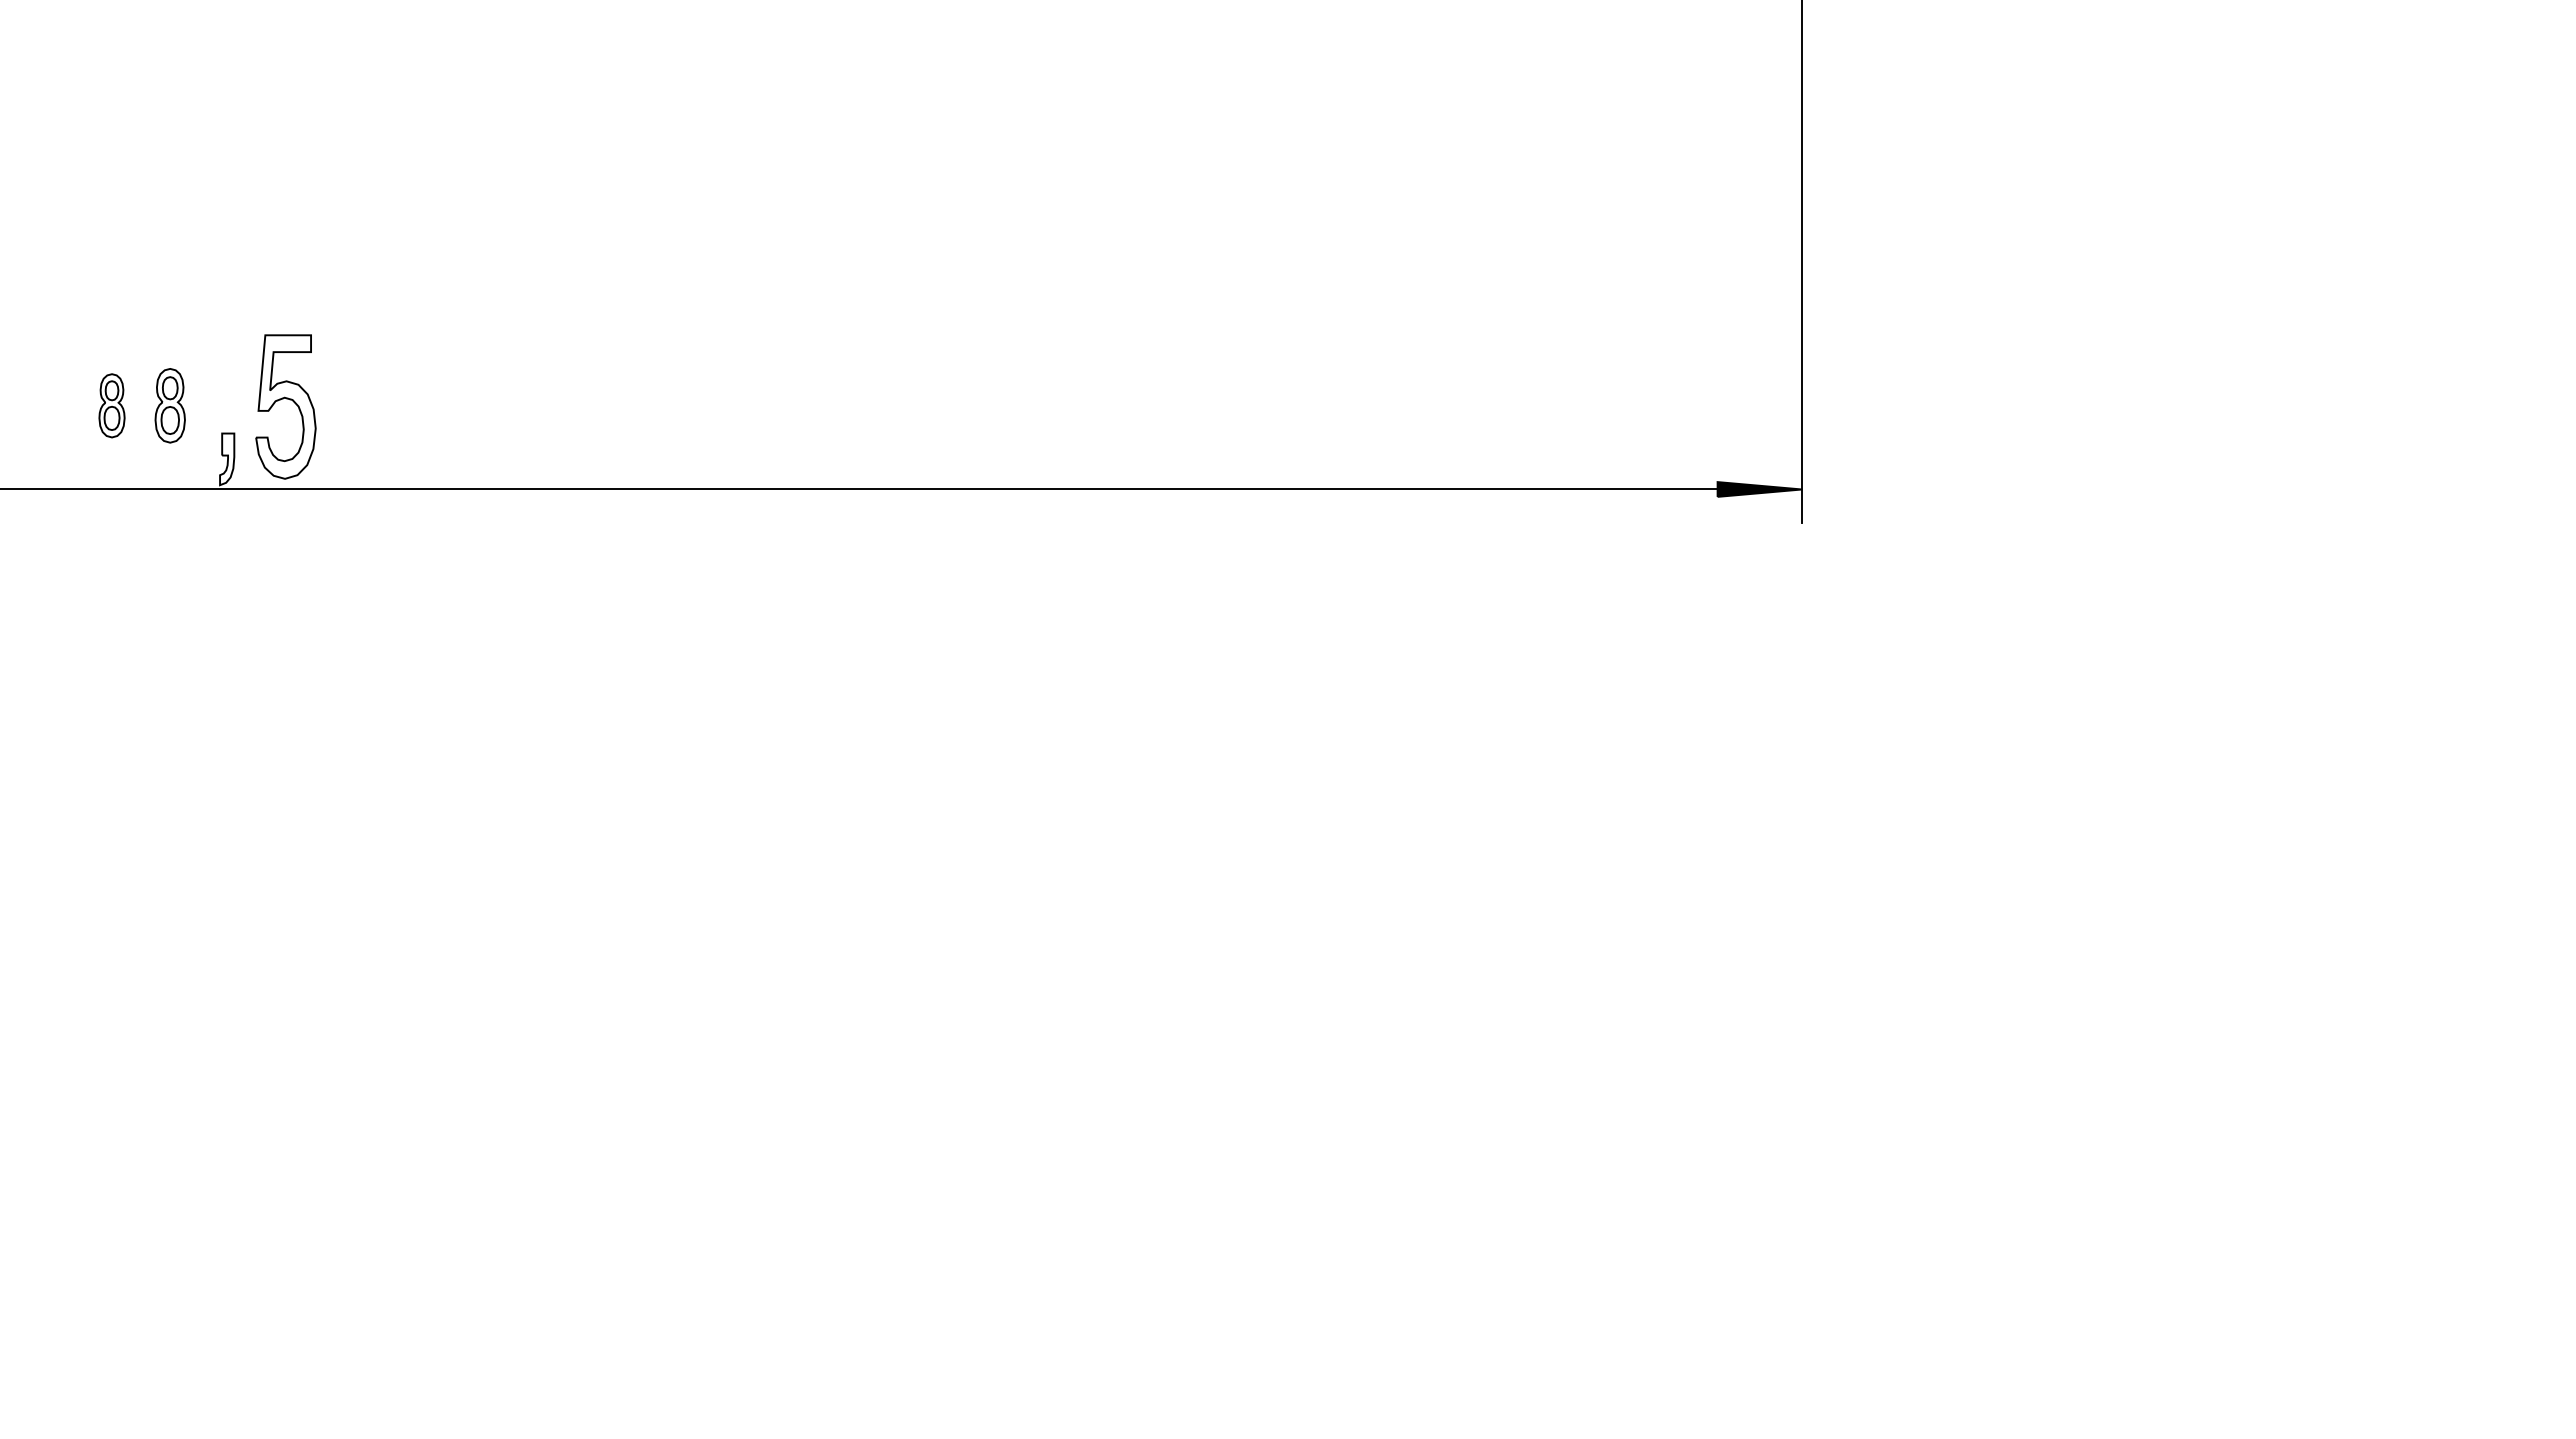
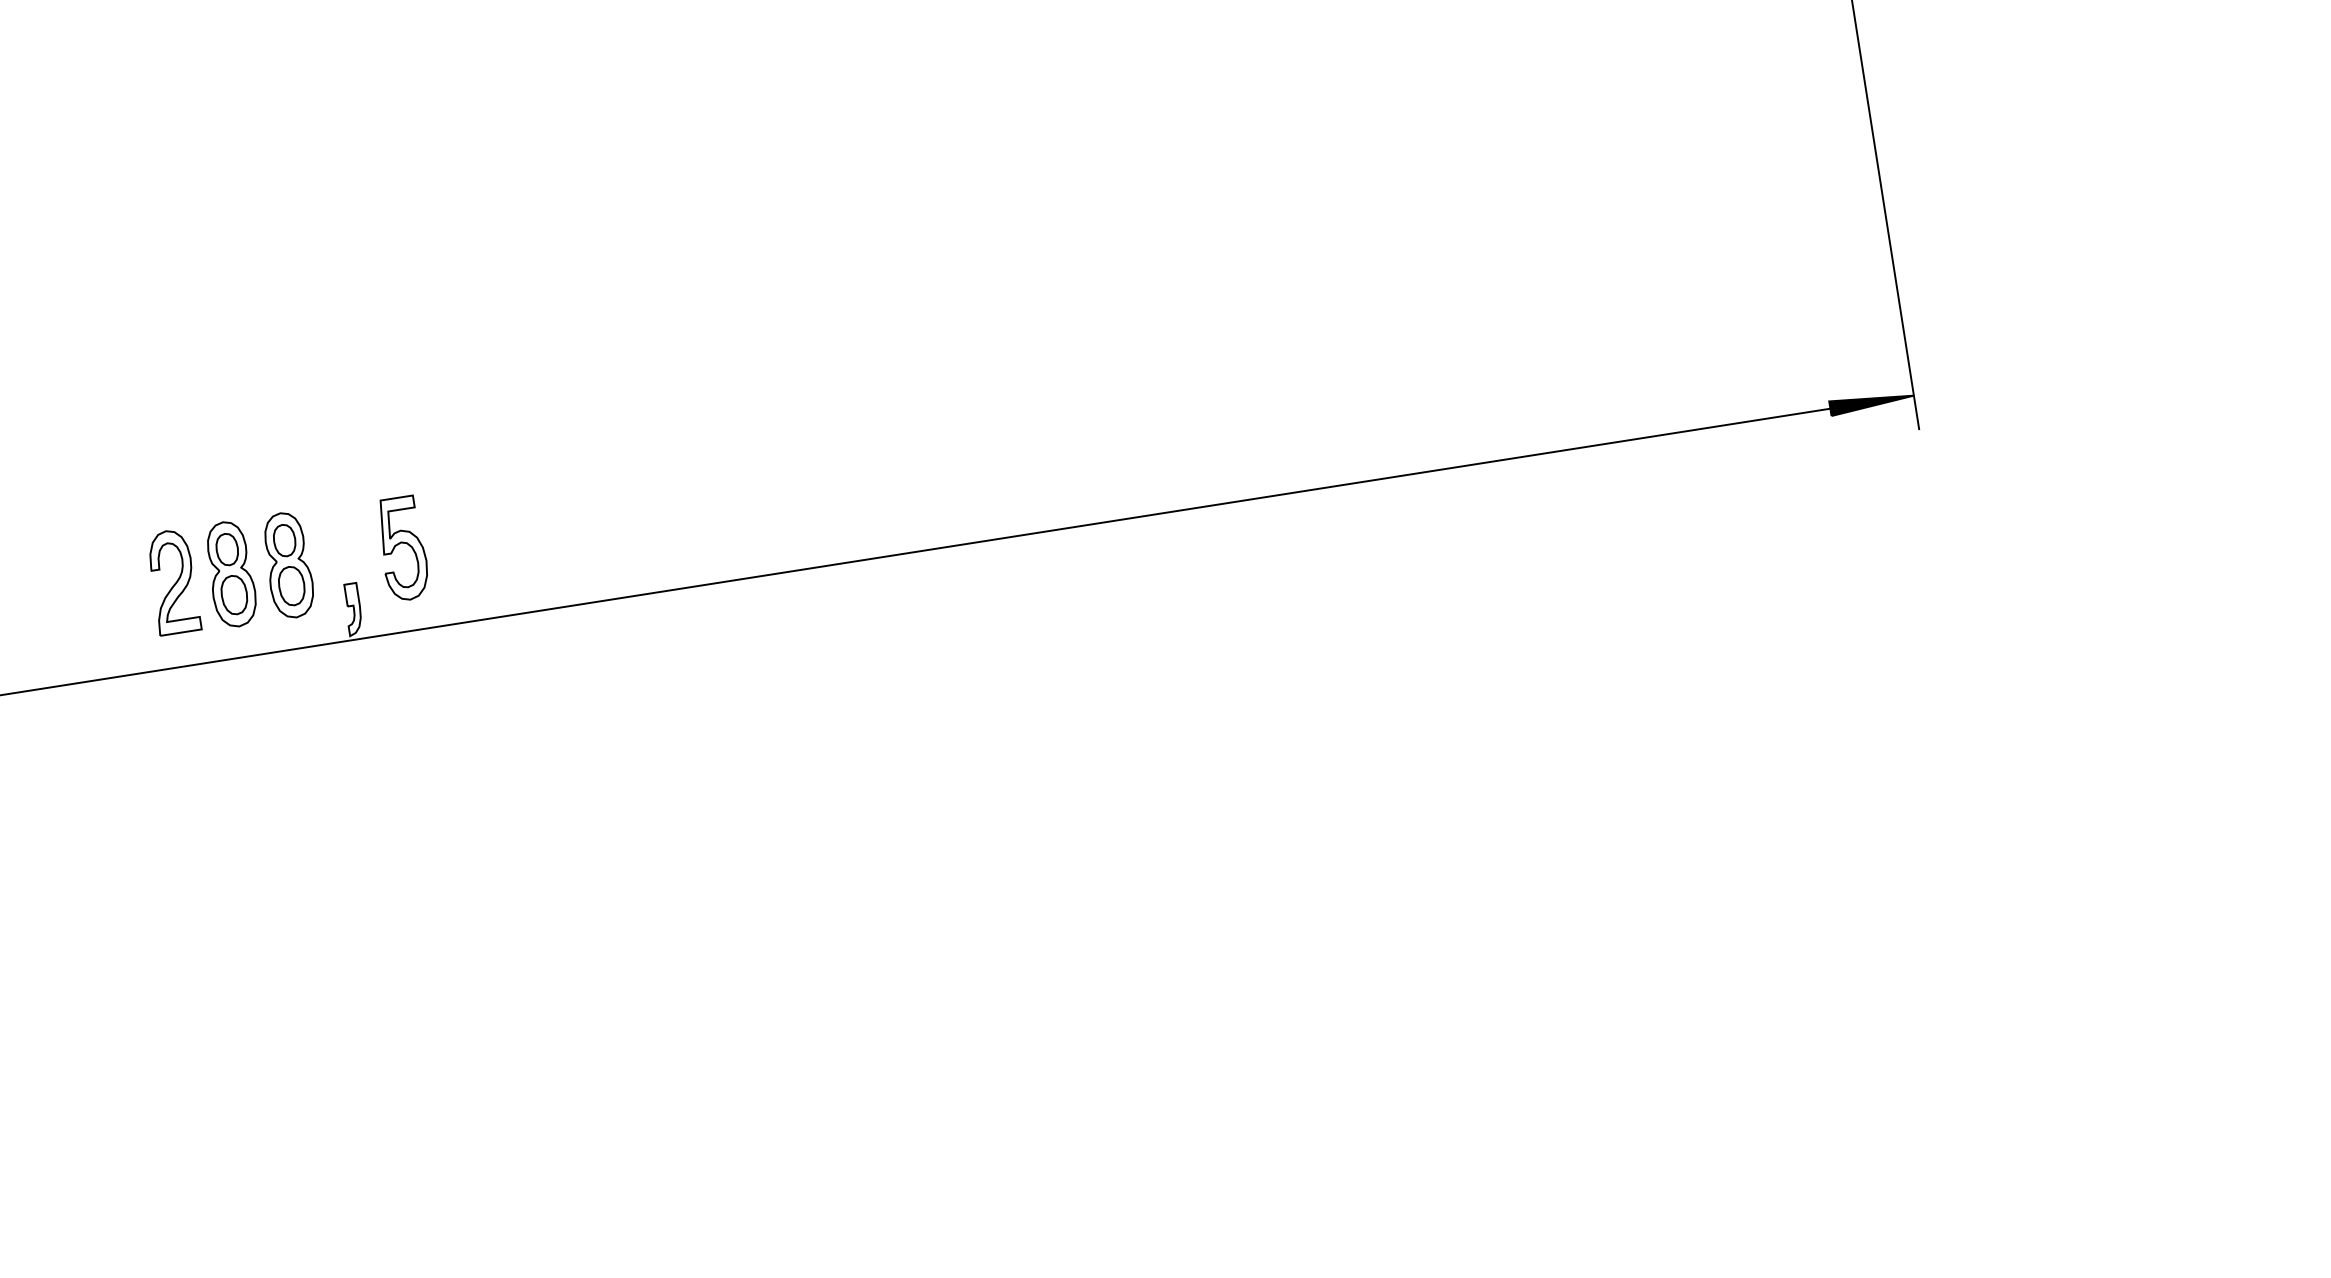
part: (53, 404) -> (173, 582), added
part: (111, 405) -> (230, 574), size x1.67
part: (170, 405) -> (288, 565), size x1.43
part: (285, 407) -> (402, 549), size x0.71

